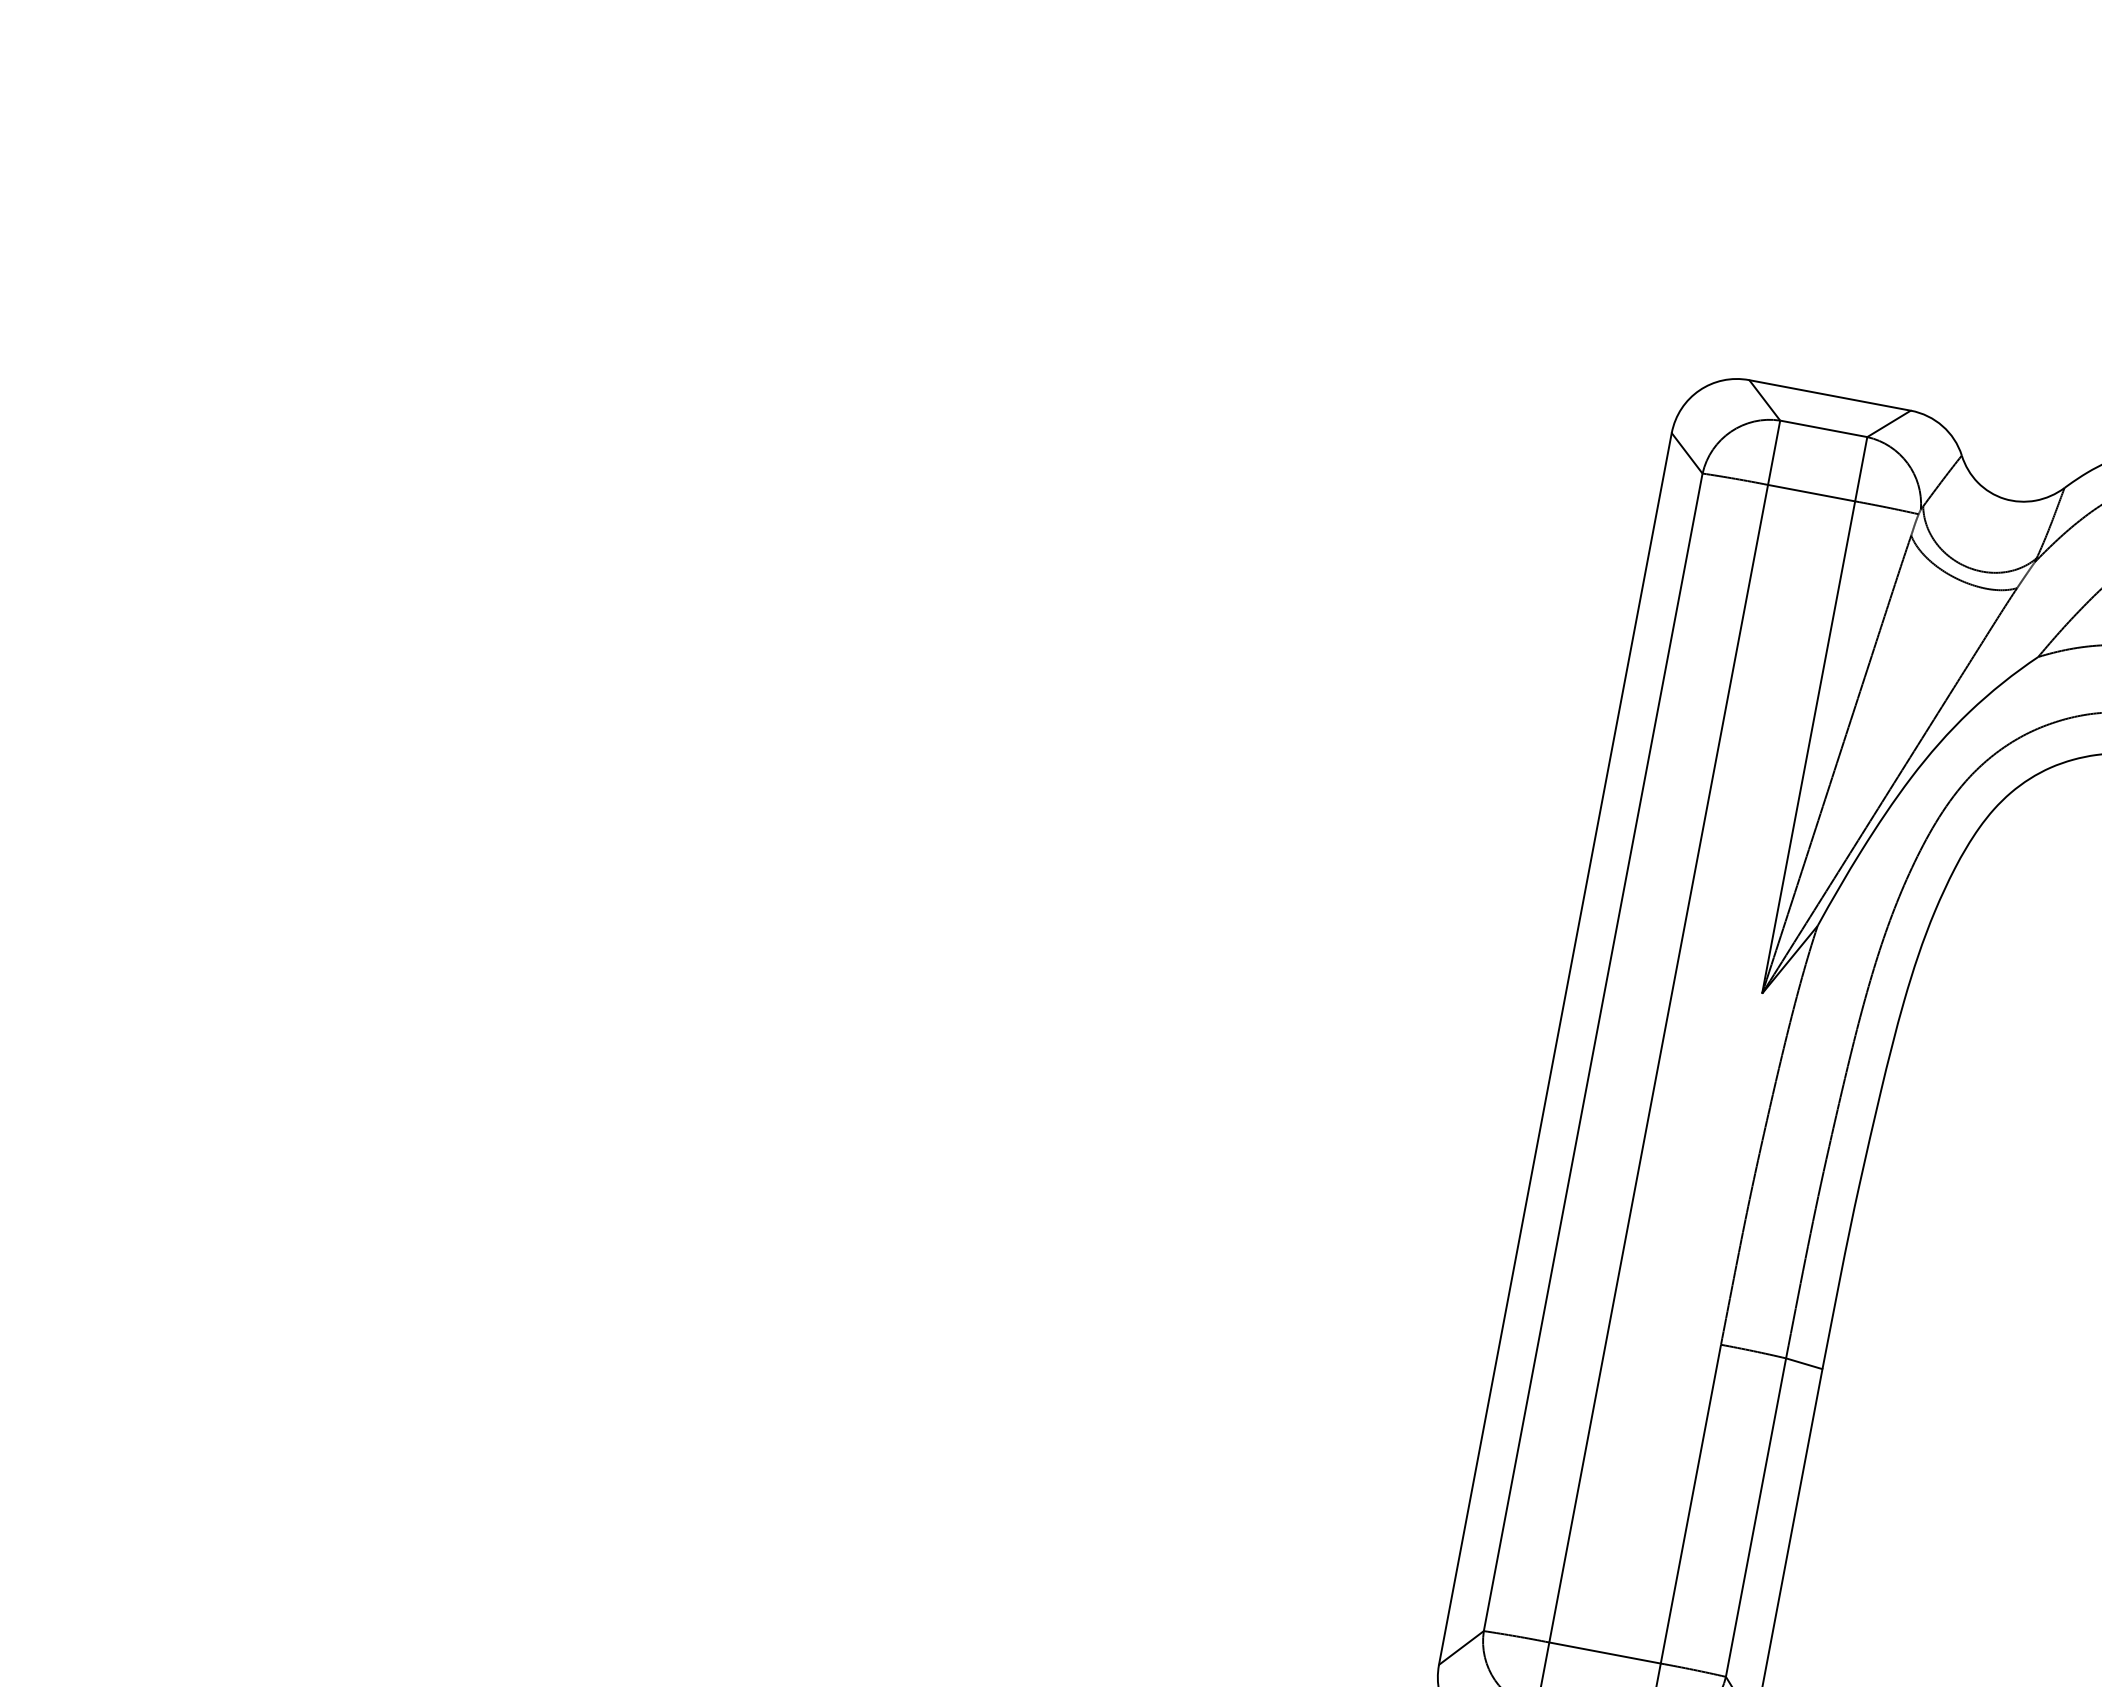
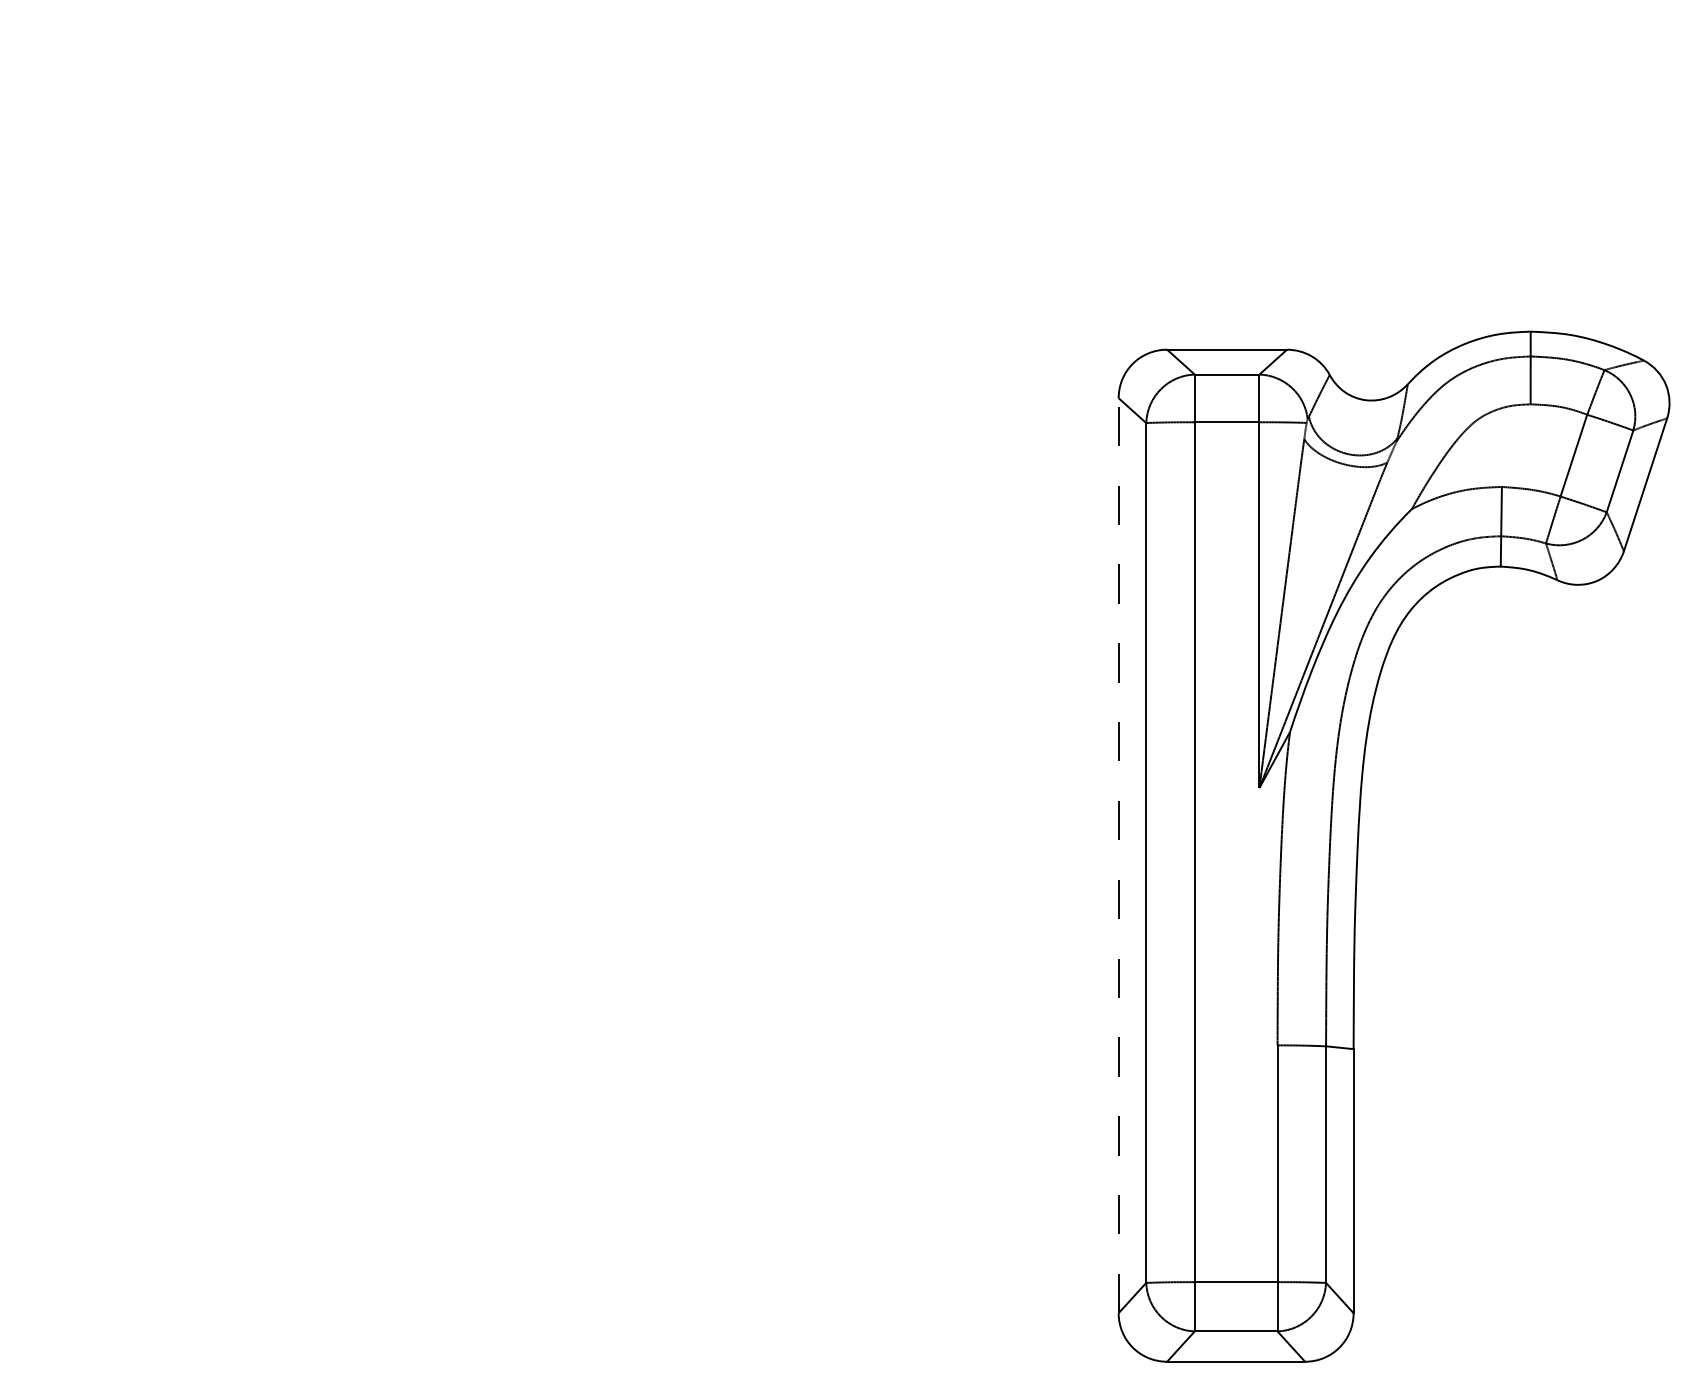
line: (1555, 1048) -> (1118, 855), solid -> dashed

